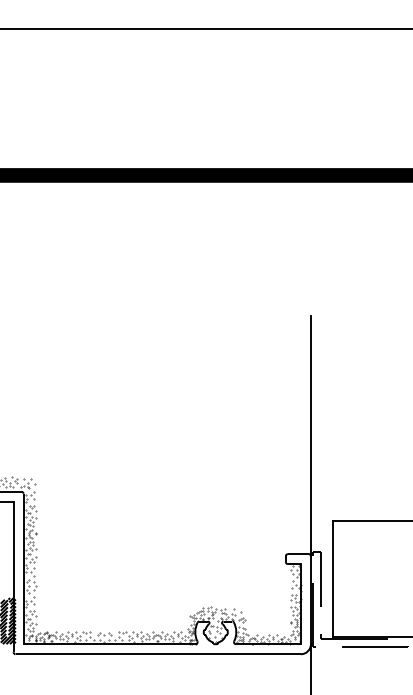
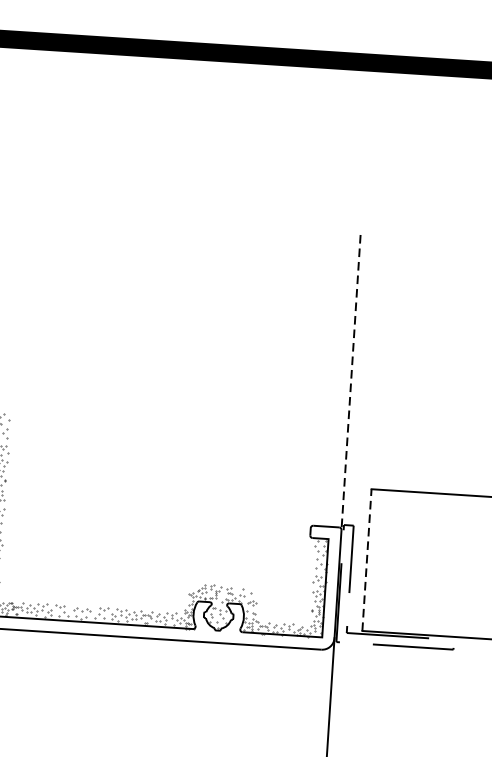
line: (310, 435) -> (350, 381), solid -> dashed
line: (333, 579) -> (367, 560), solid -> dashed

